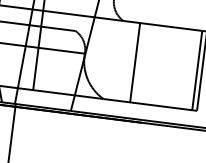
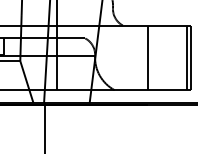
line: (135, 62) -> (148, 57), moved

